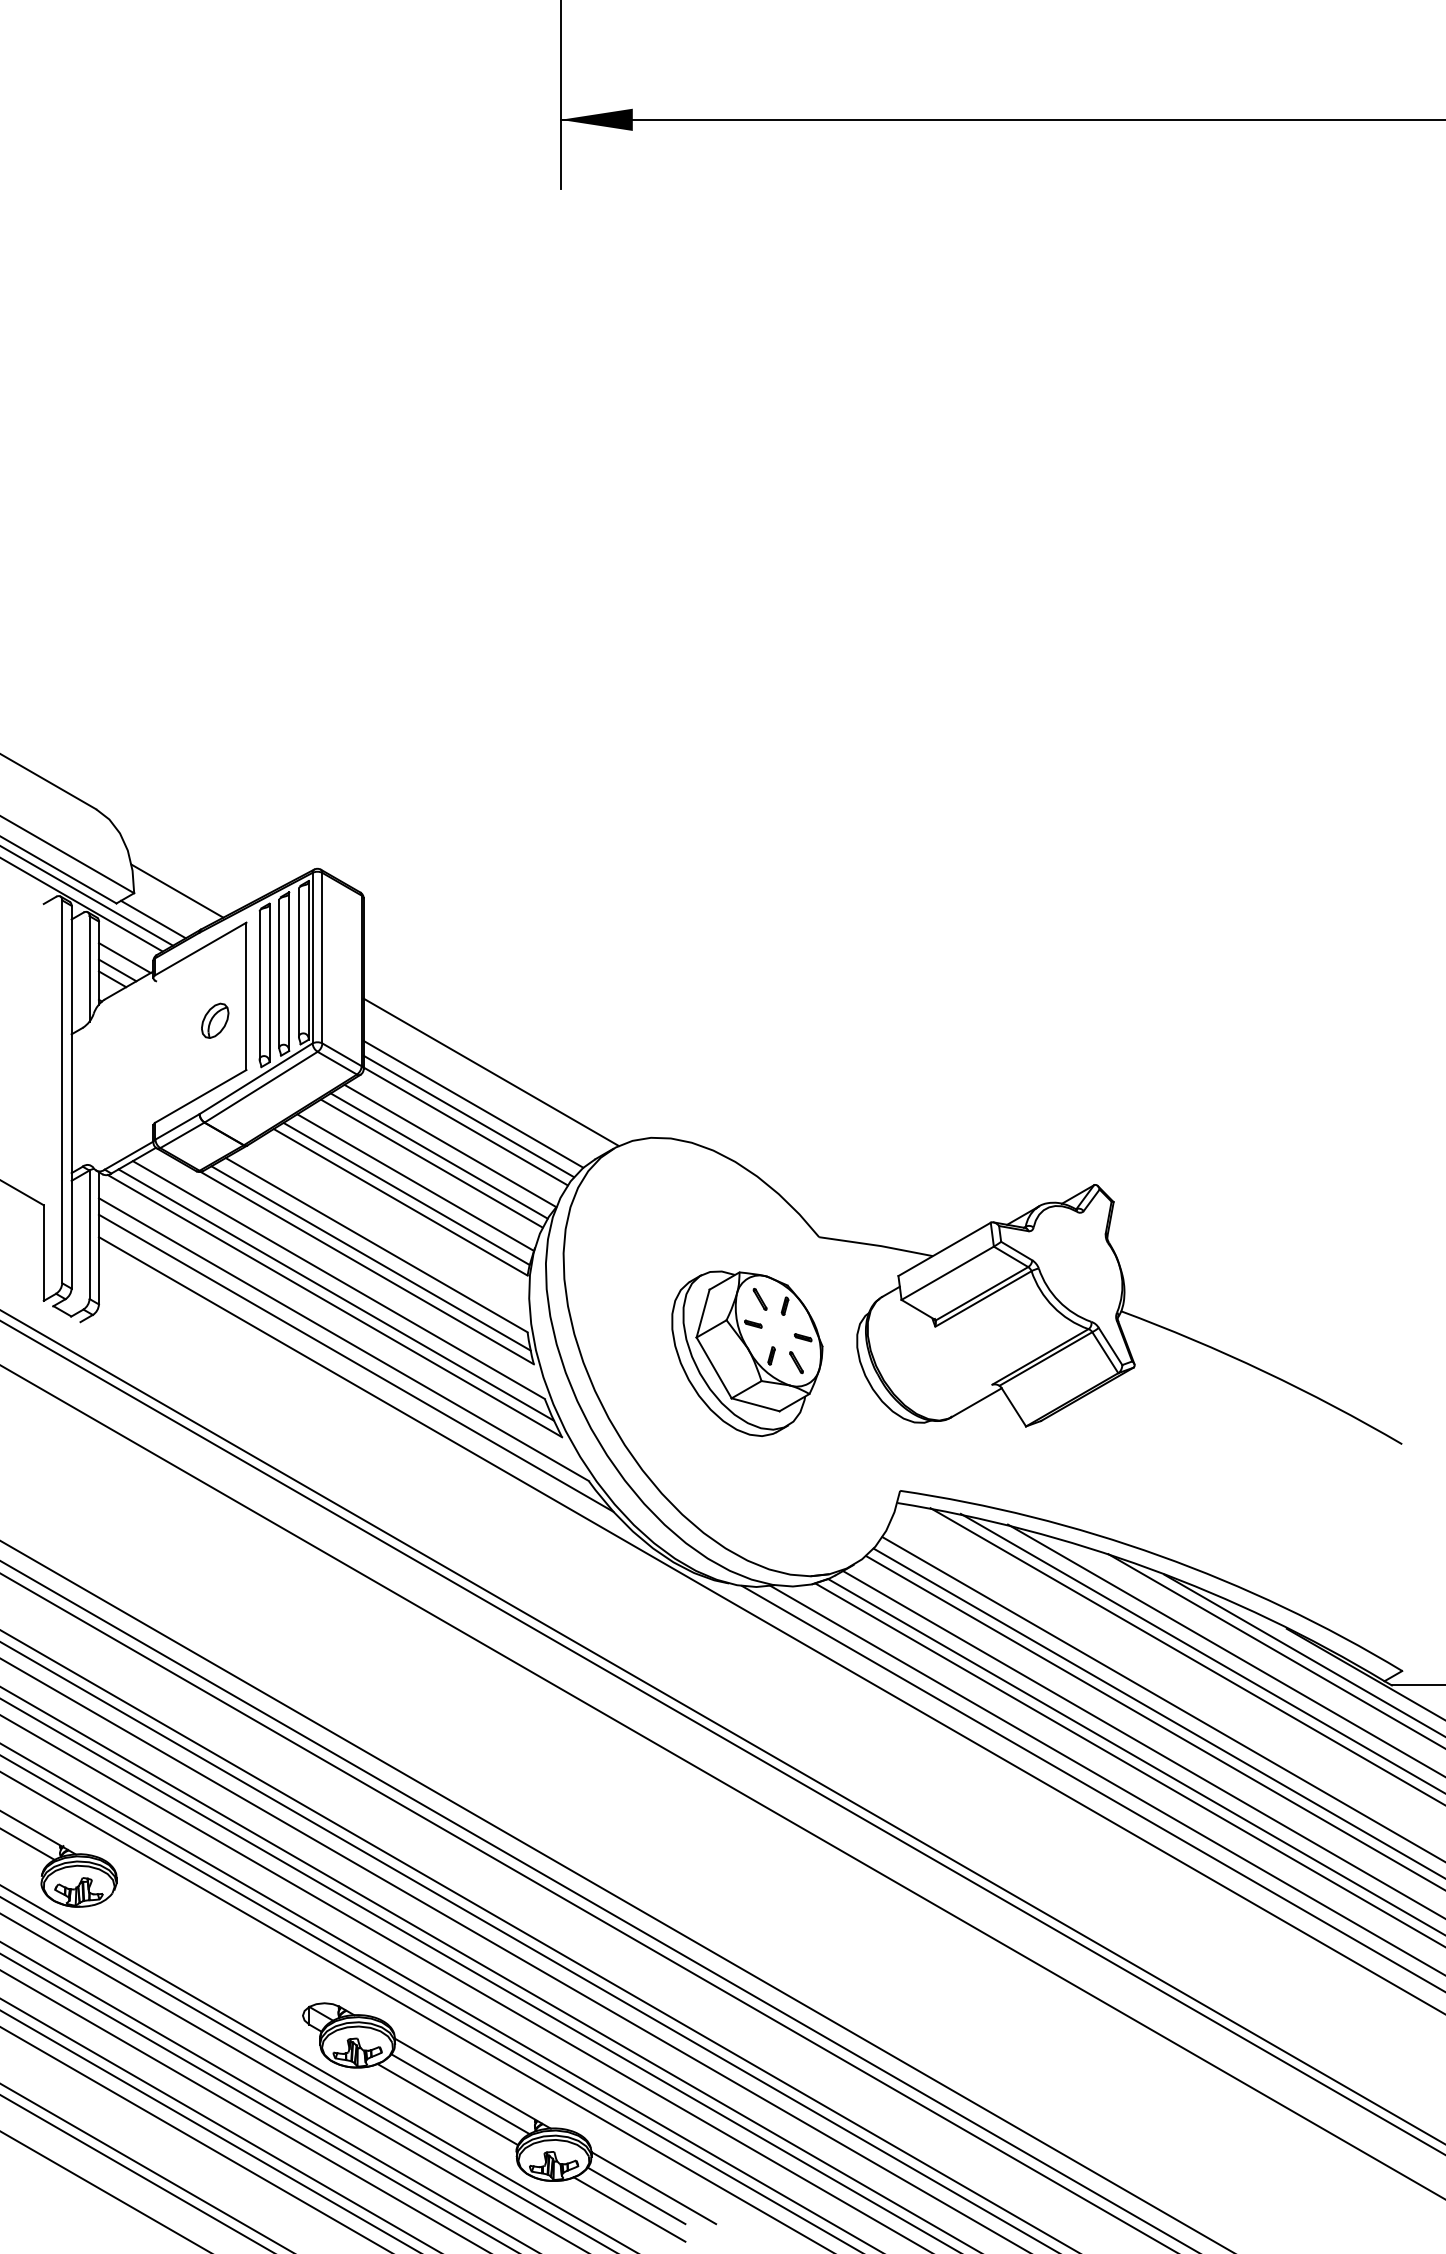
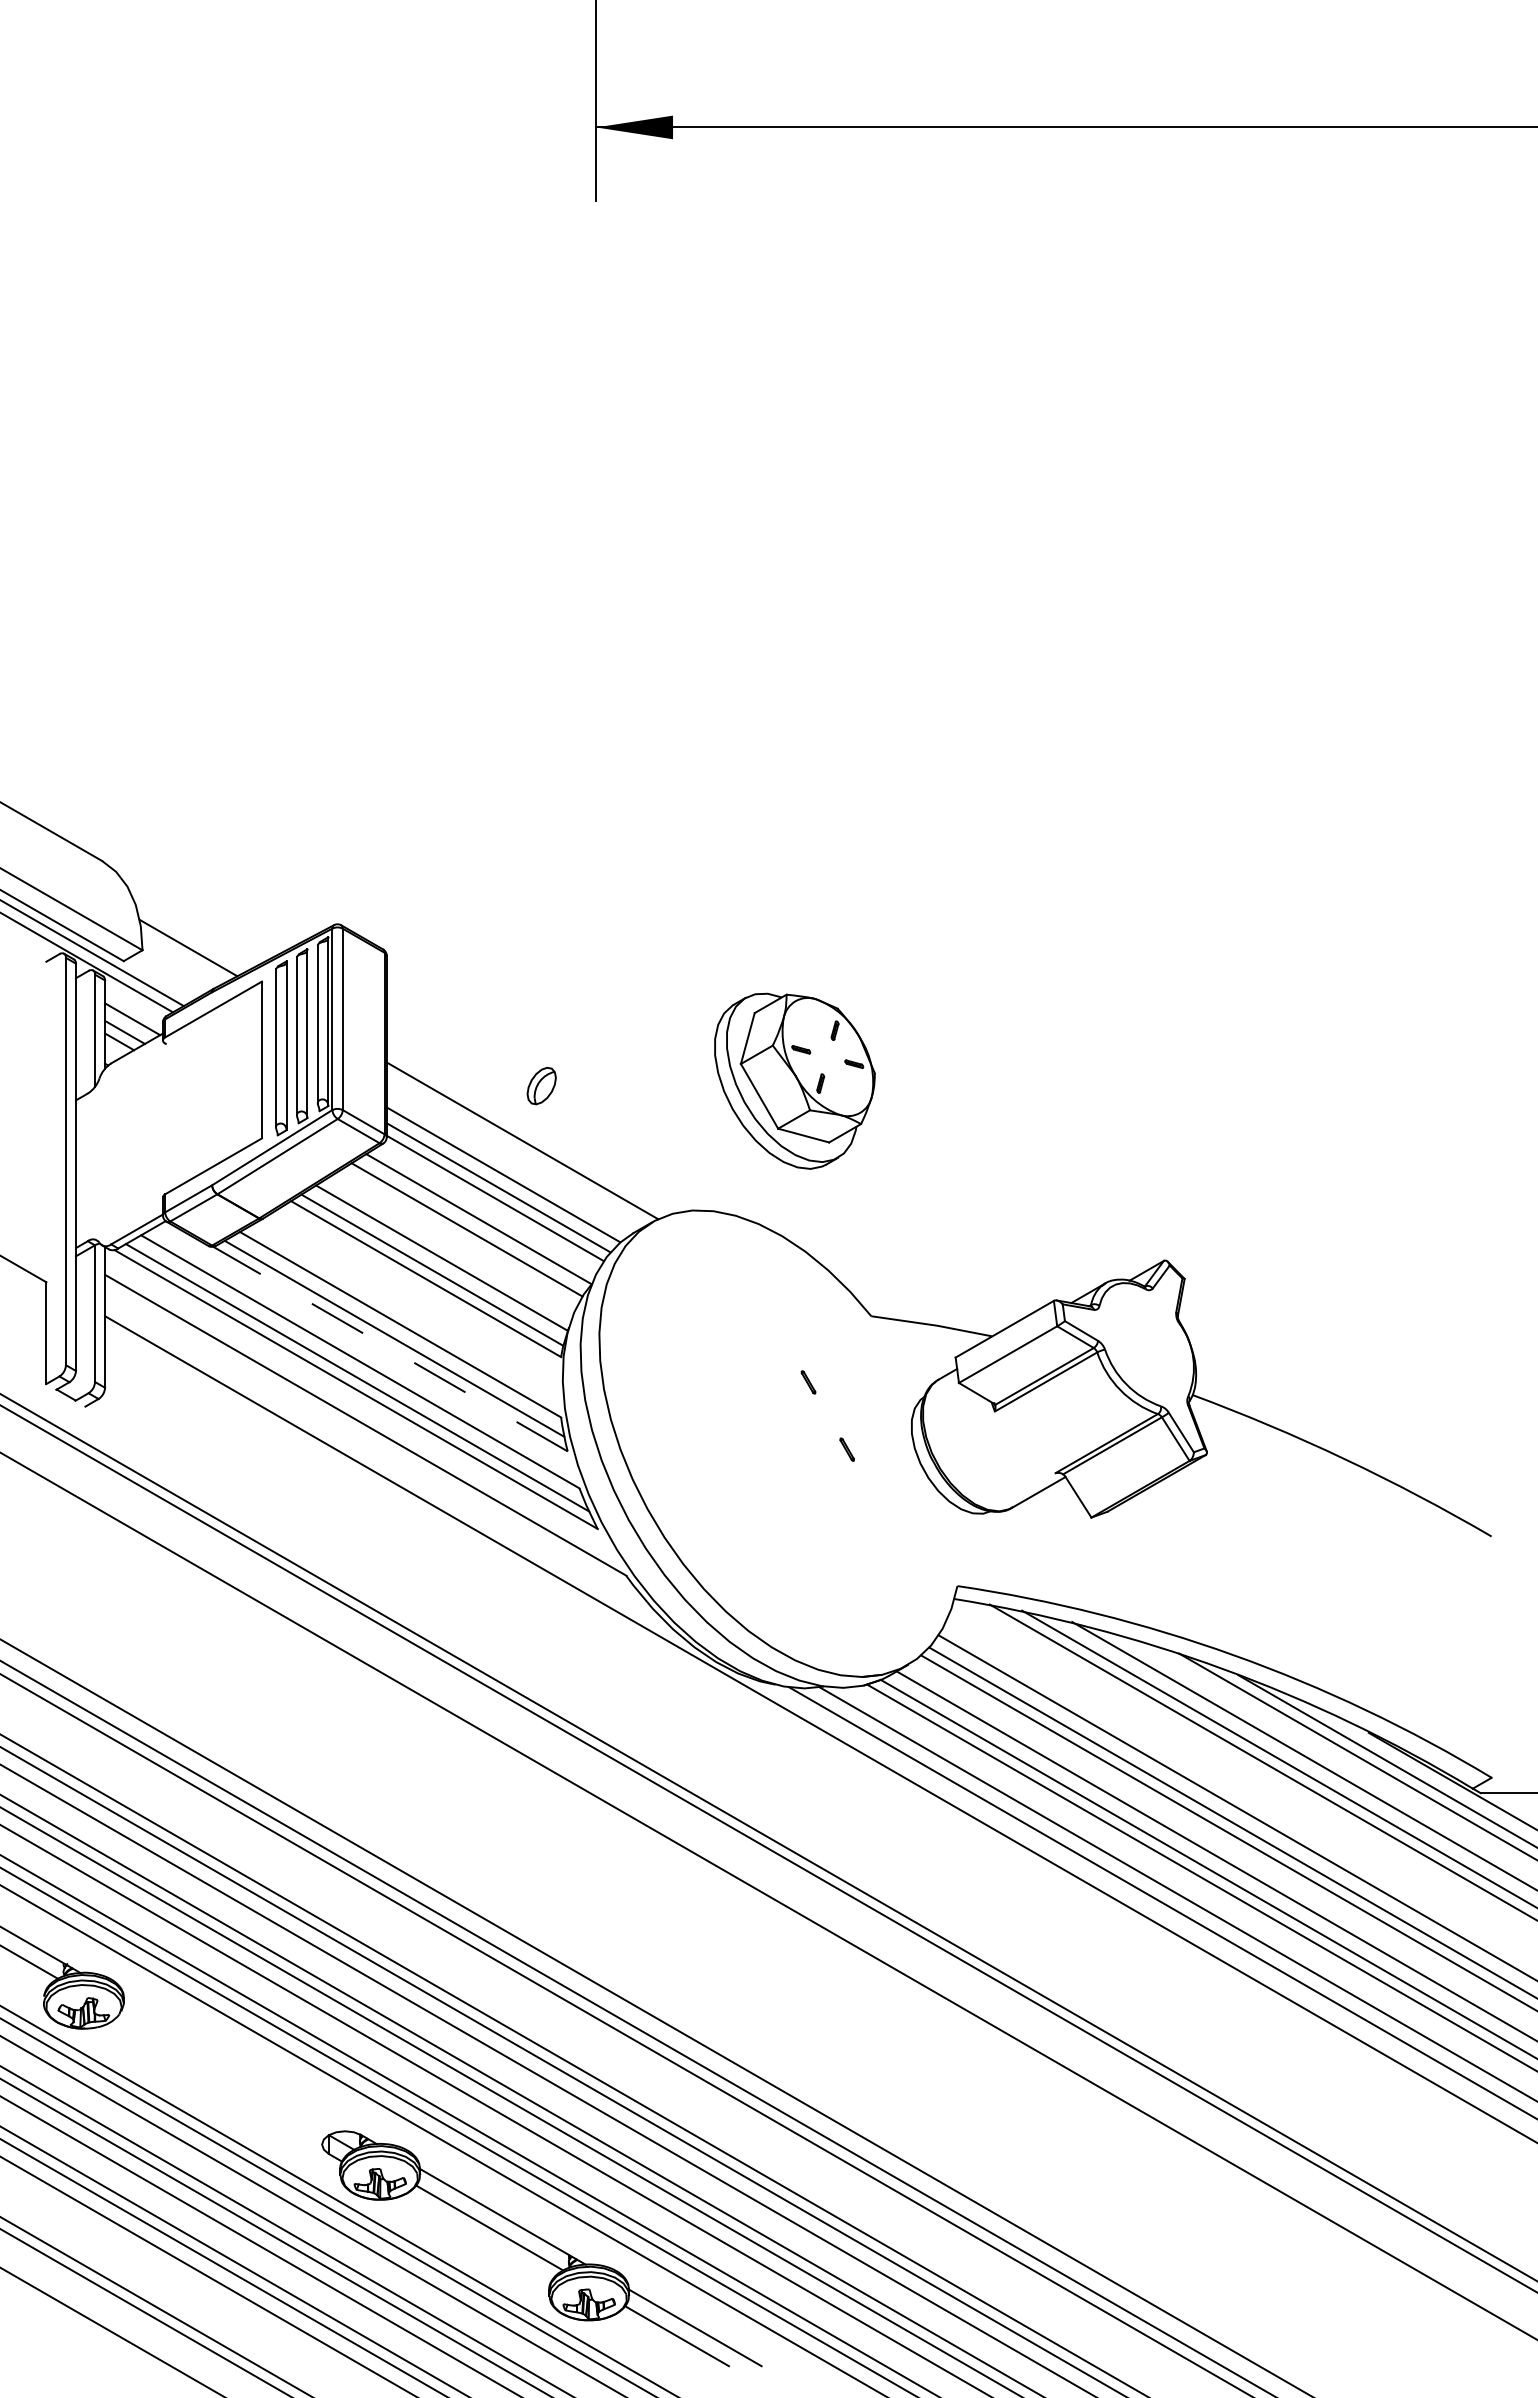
line: (152, 919) -> (162, 978), removed
part: (214, 1020) -> (541, 1085), moved
line: (432, 1163) -> (459, 1237), removed
line: (367, 1268) -> (390, 1349), solid -> dashed
part: (746, 1353) -> (794, 1080), moved
line: (355, 1363) -> (378, 1450), removed
line: (448, 2104) -> (476, 2238), removed
line: (629, 2209) -> (669, 2350), removed

